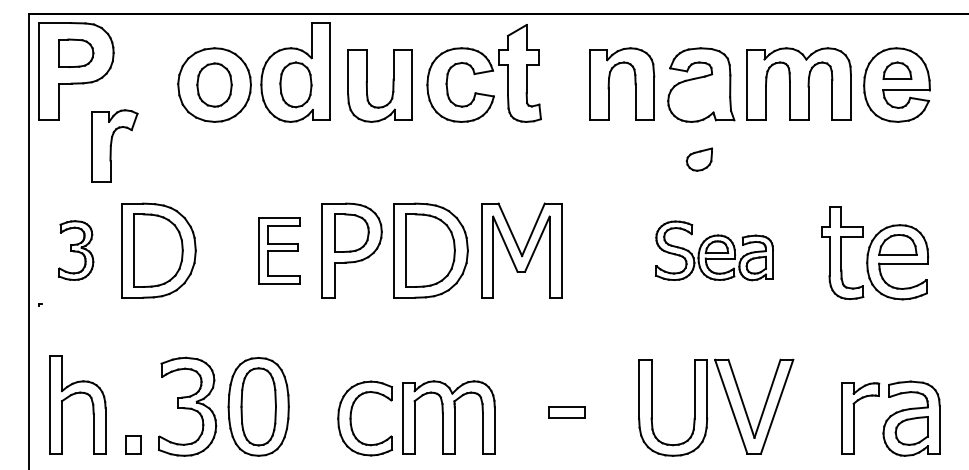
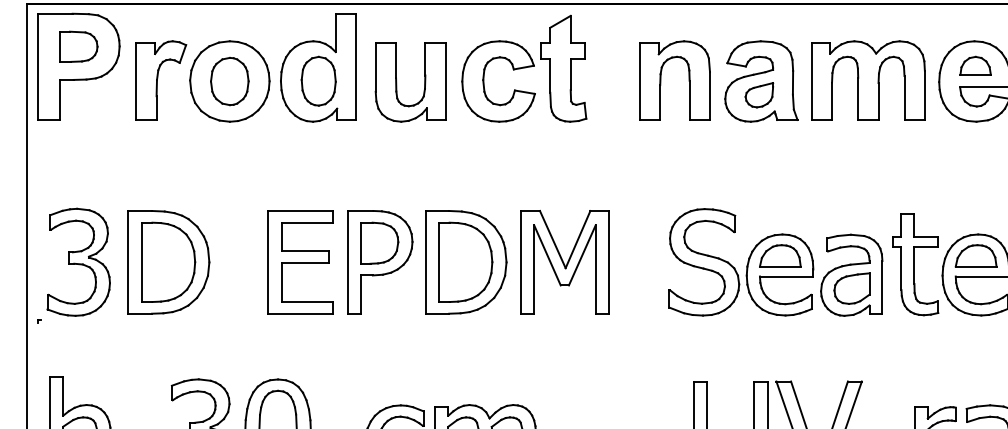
part: (114, 145) -> (160, 79), moved
part: (698, 159) -> (758, 95), moved
part: (75, 250) -> (77, 262), size x1.67
part: (279, 250) -> (300, 262), size x1.43
part: (714, 250) -> (775, 262), size x1.67

